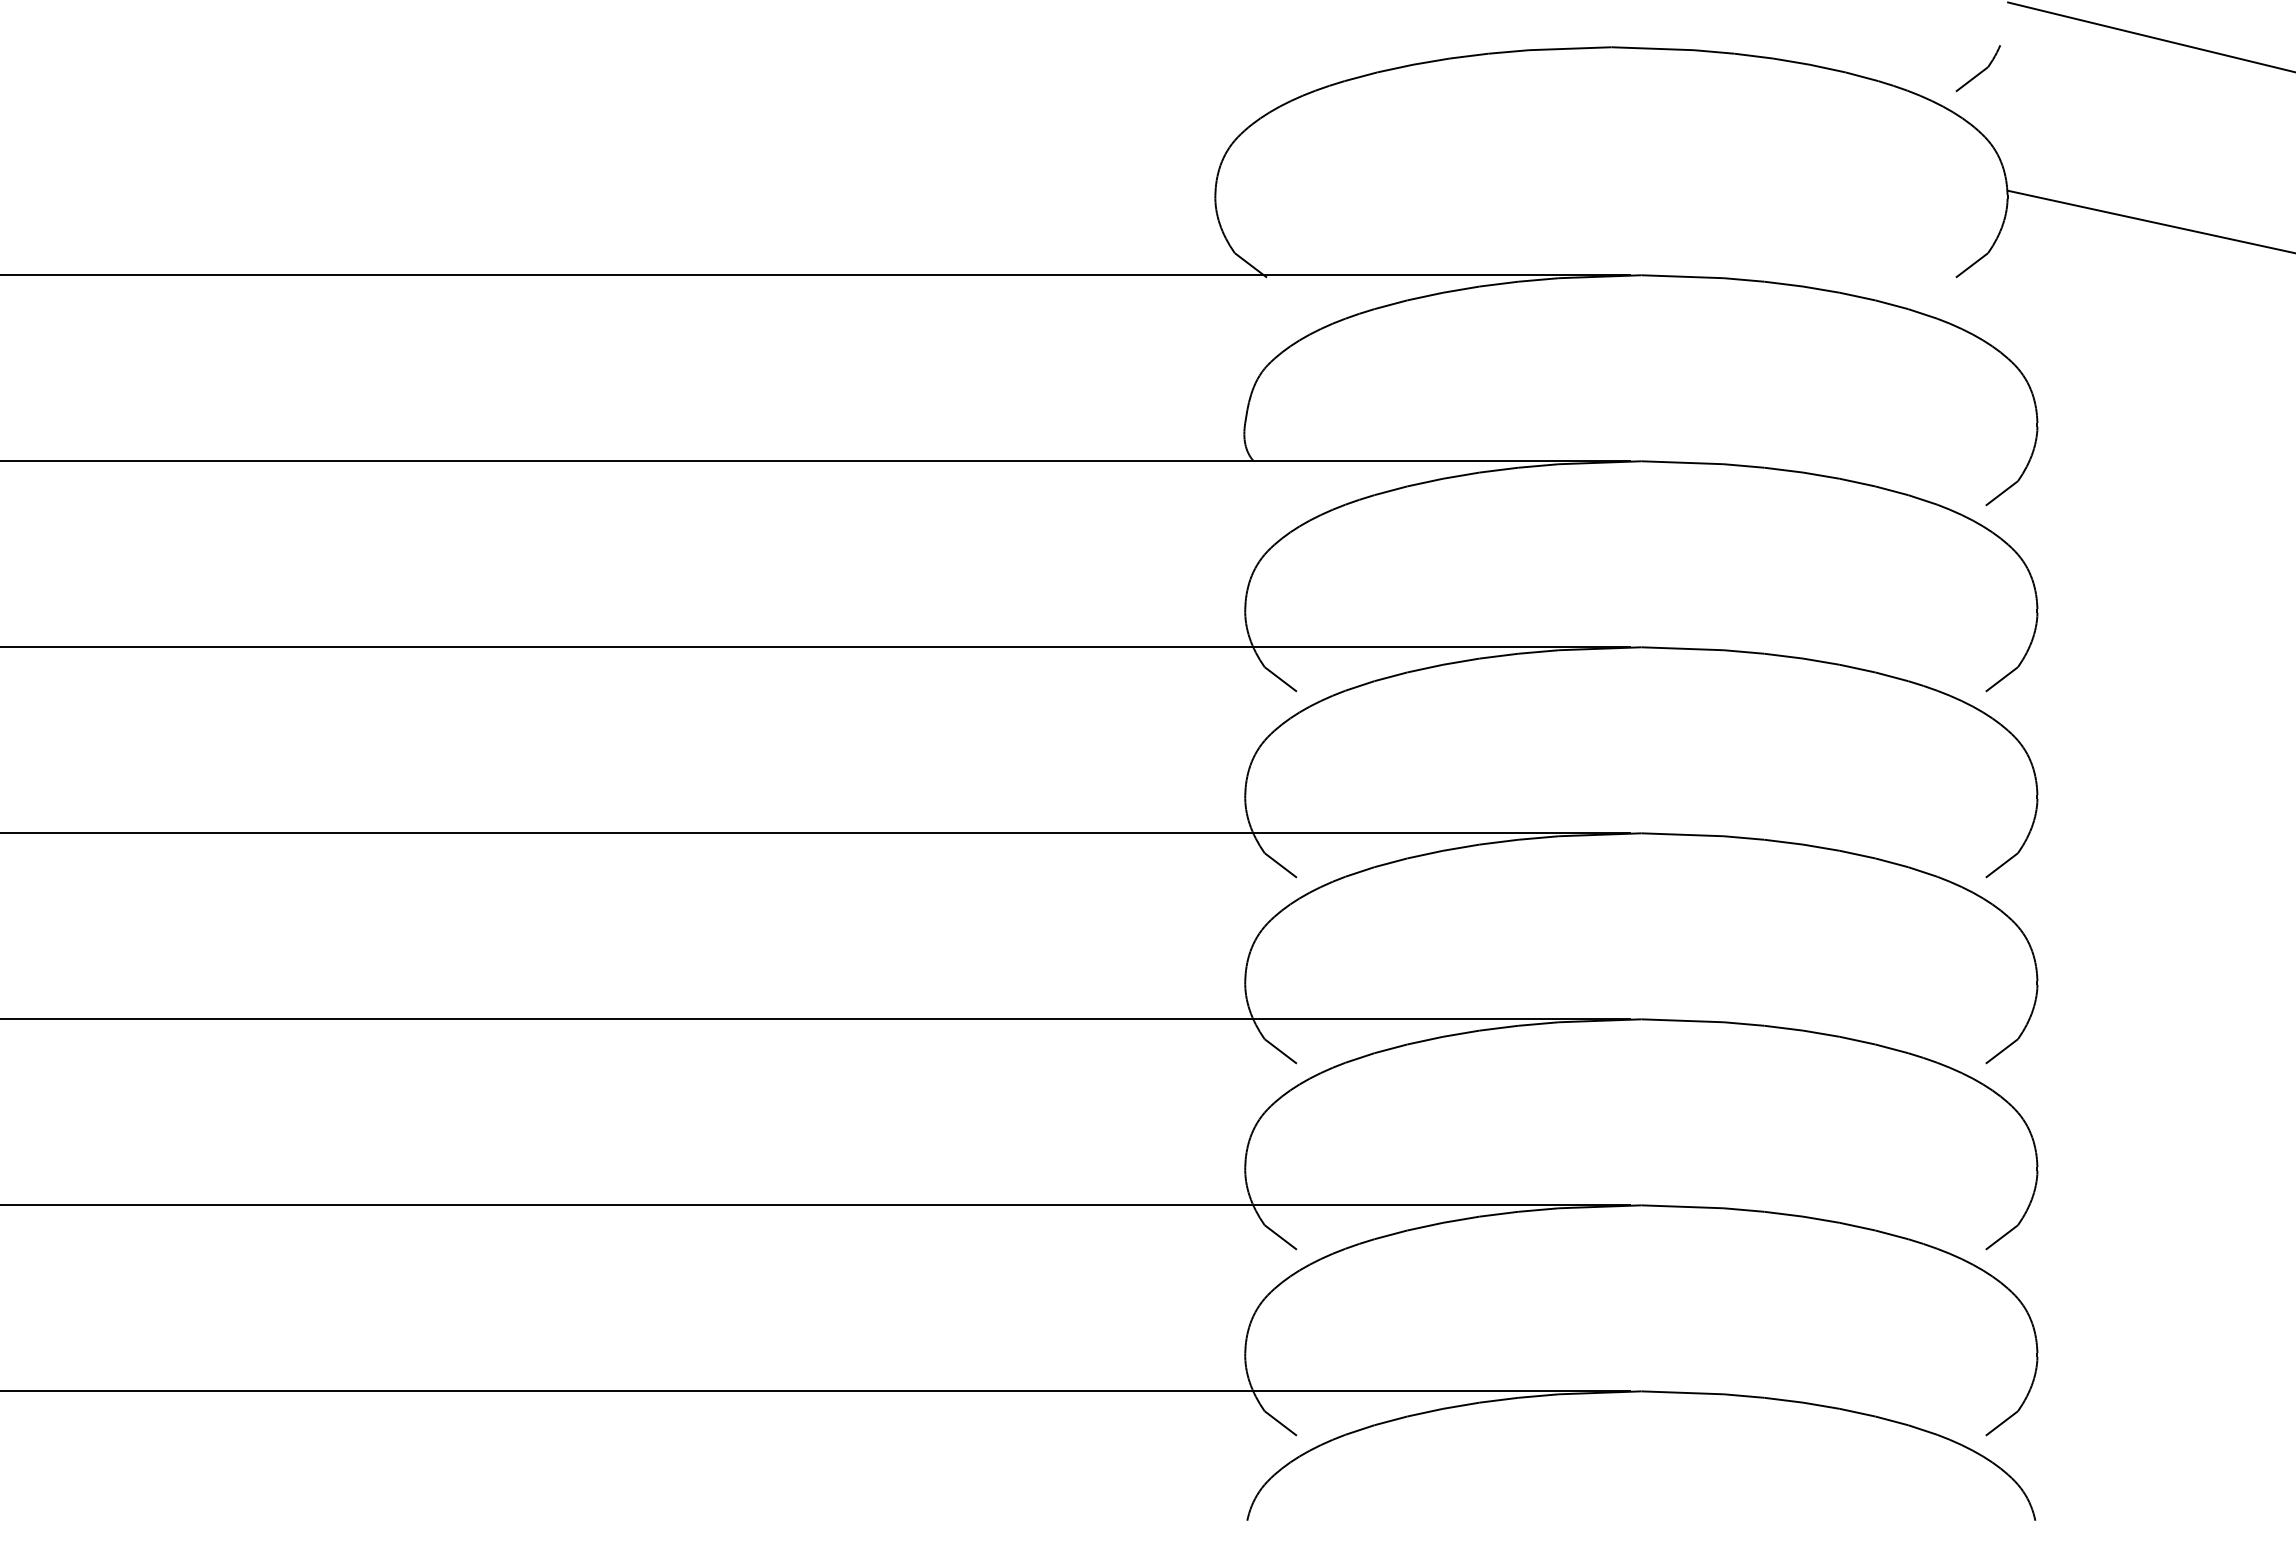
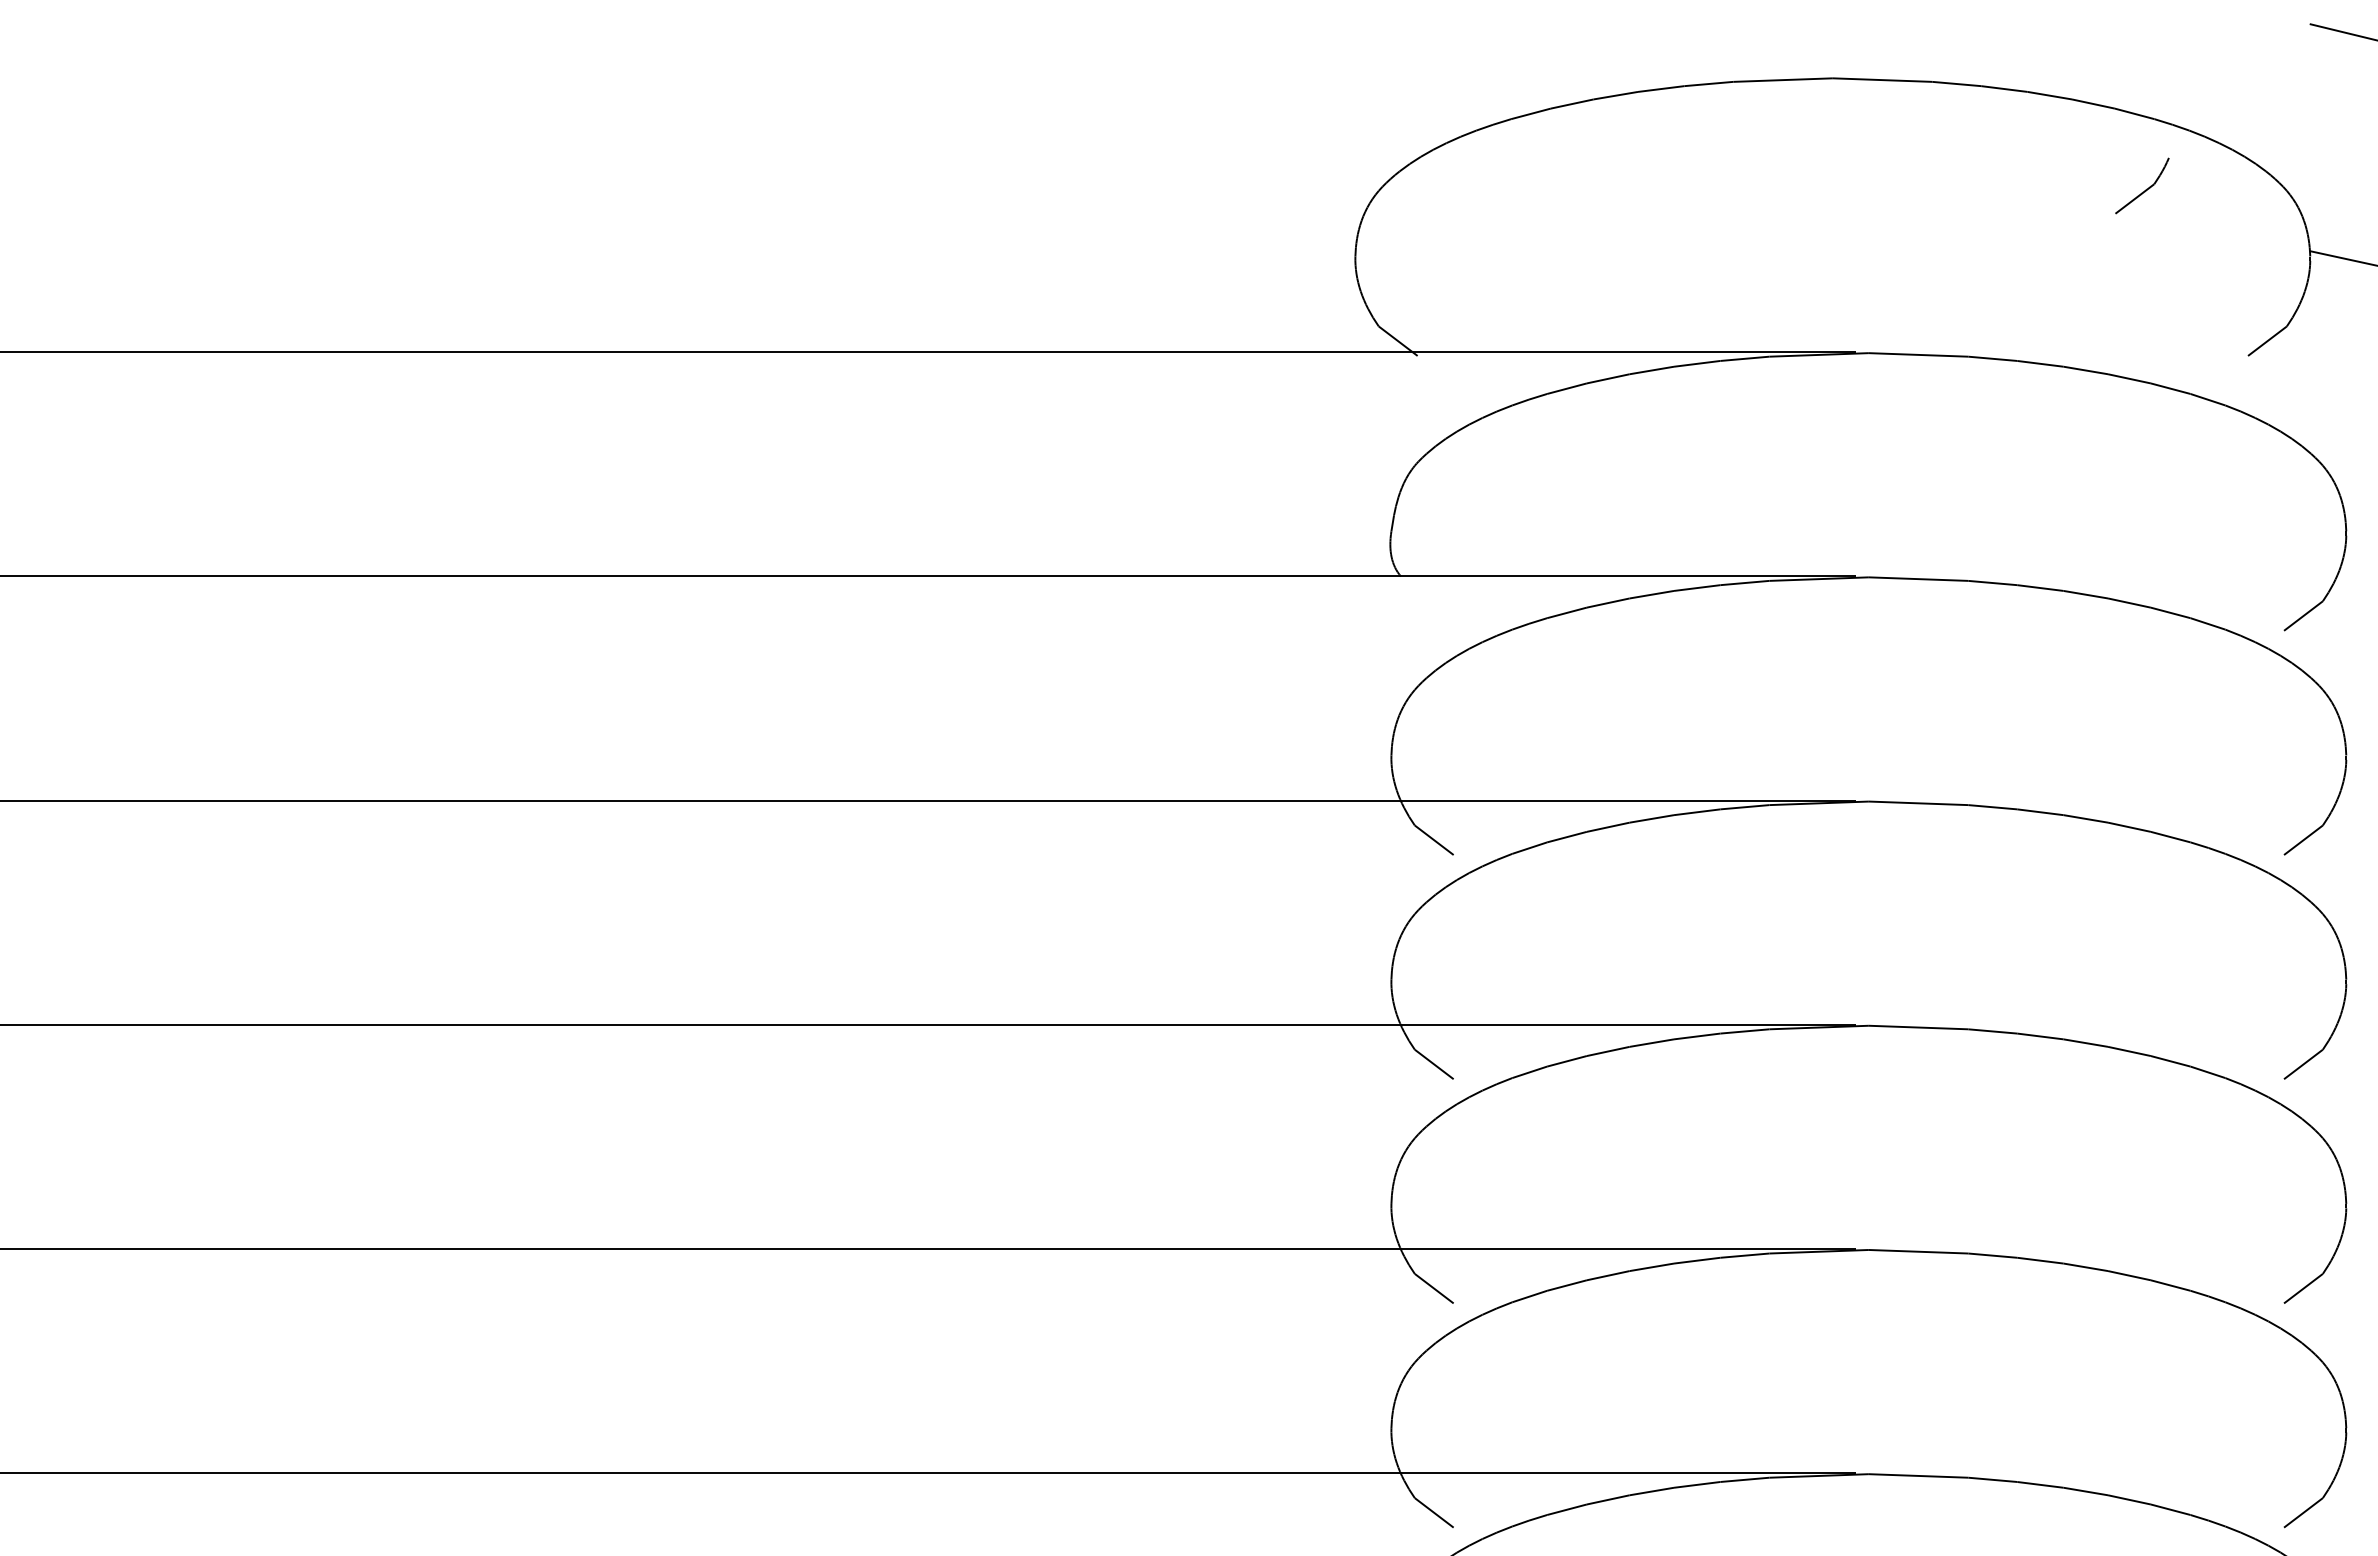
part: (1977, 68) -> (2141, 185), moved

